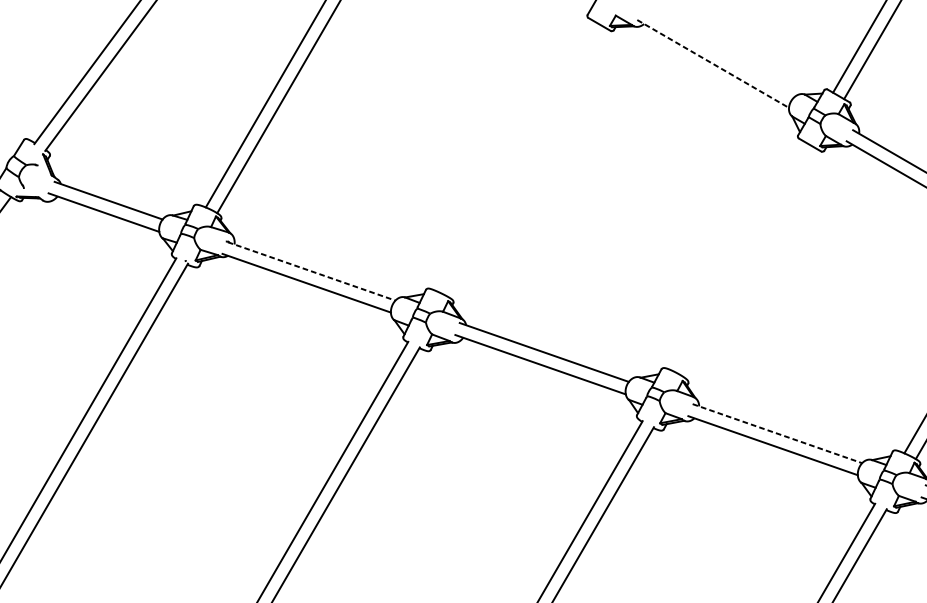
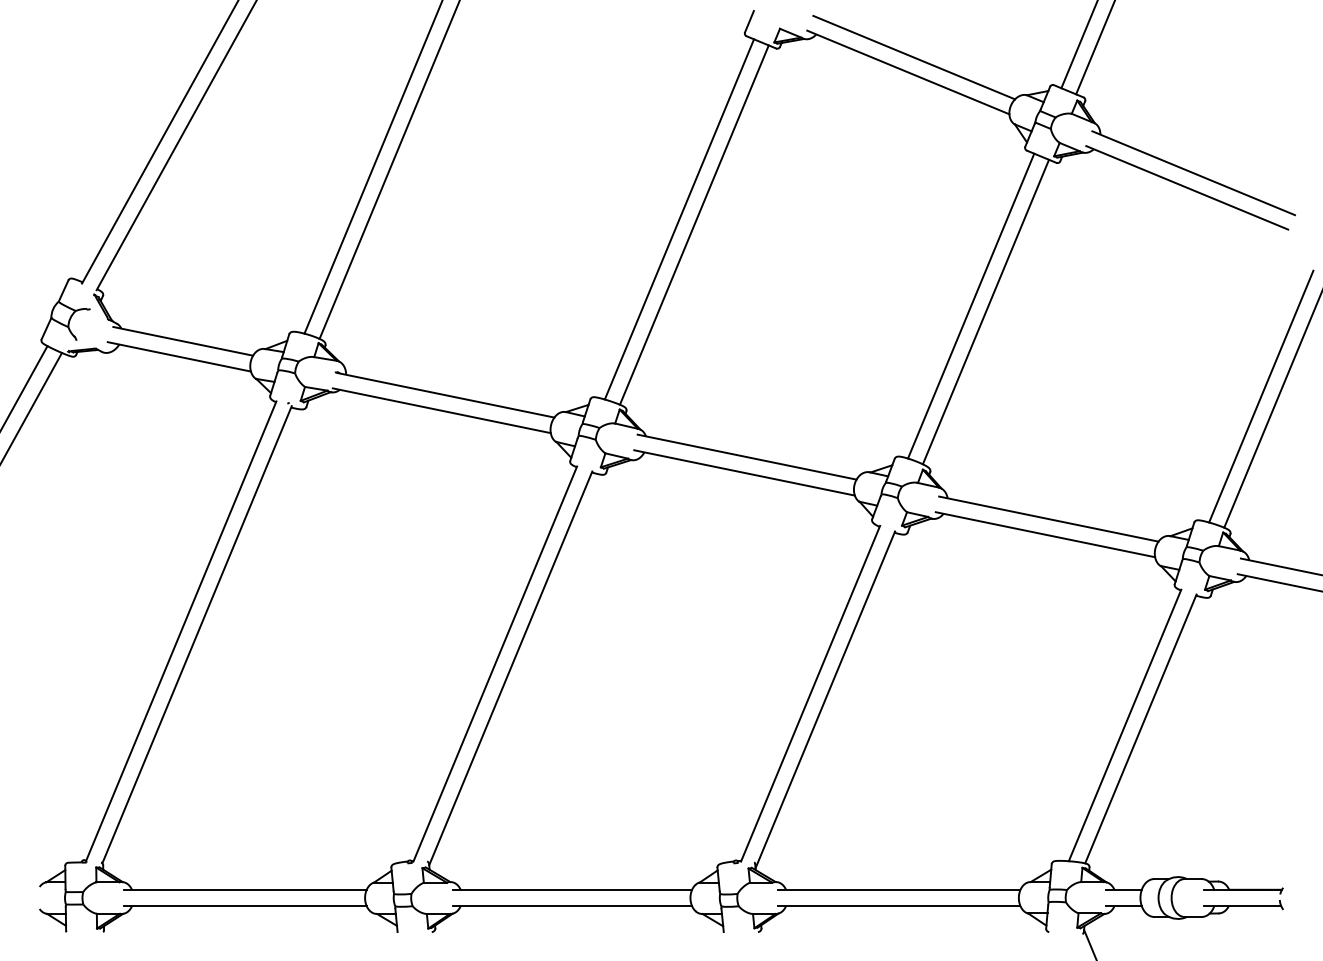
line: (719, 52) -> (914, 57), added
line: (713, 64) -> (908, 72), dashed -> solid
line: (515, 156) -> (679, 219), added
line: (526, 161) -> (693, 224), added
line: (738, 255) -> (971, 305), added
line: (749, 262) -> (985, 311), added
line: (311, 271) -> (445, 395), dashed -> solid
line: (777, 434) -> (1049, 519), dashed -> solid

